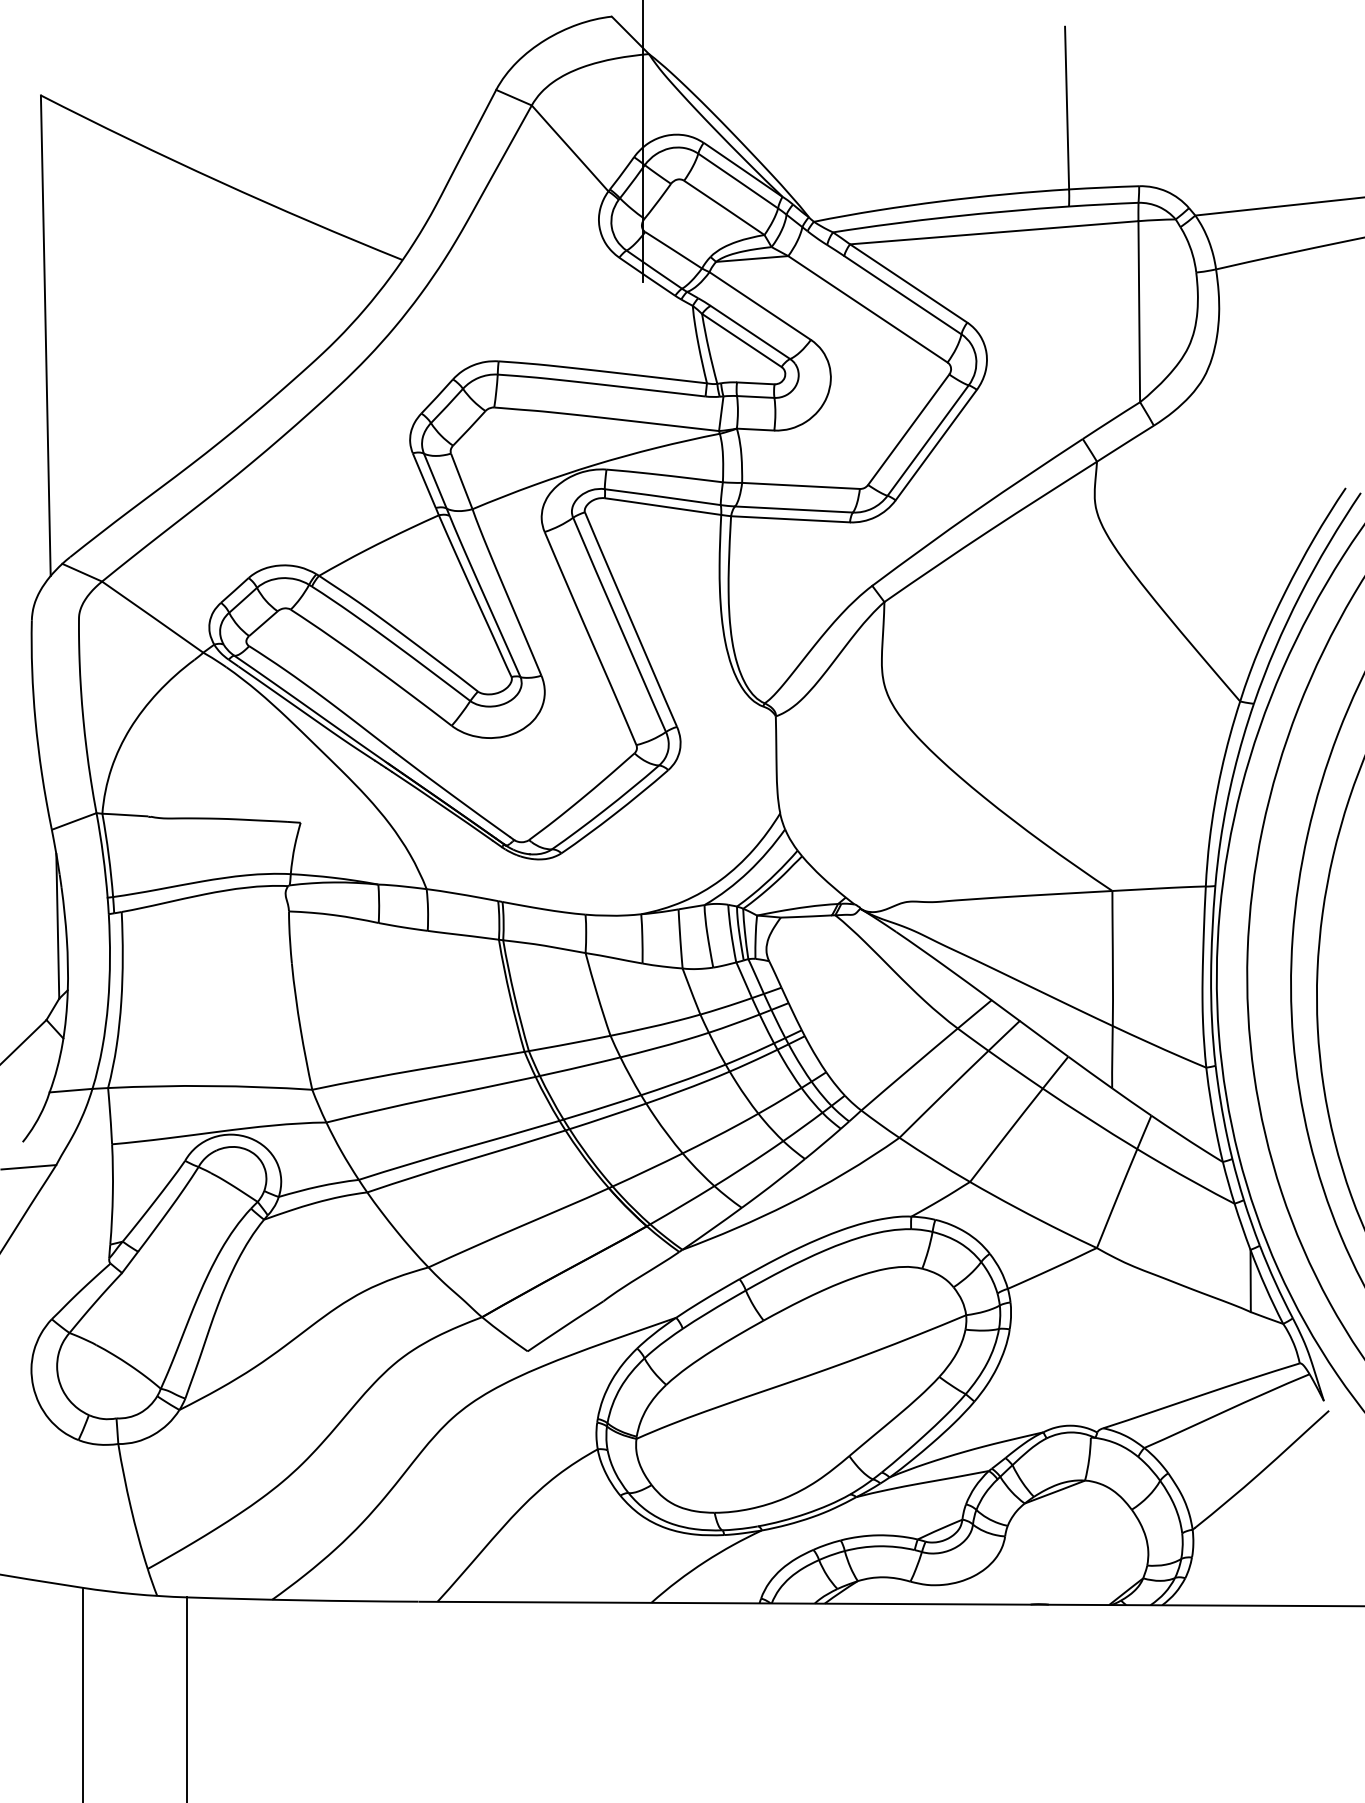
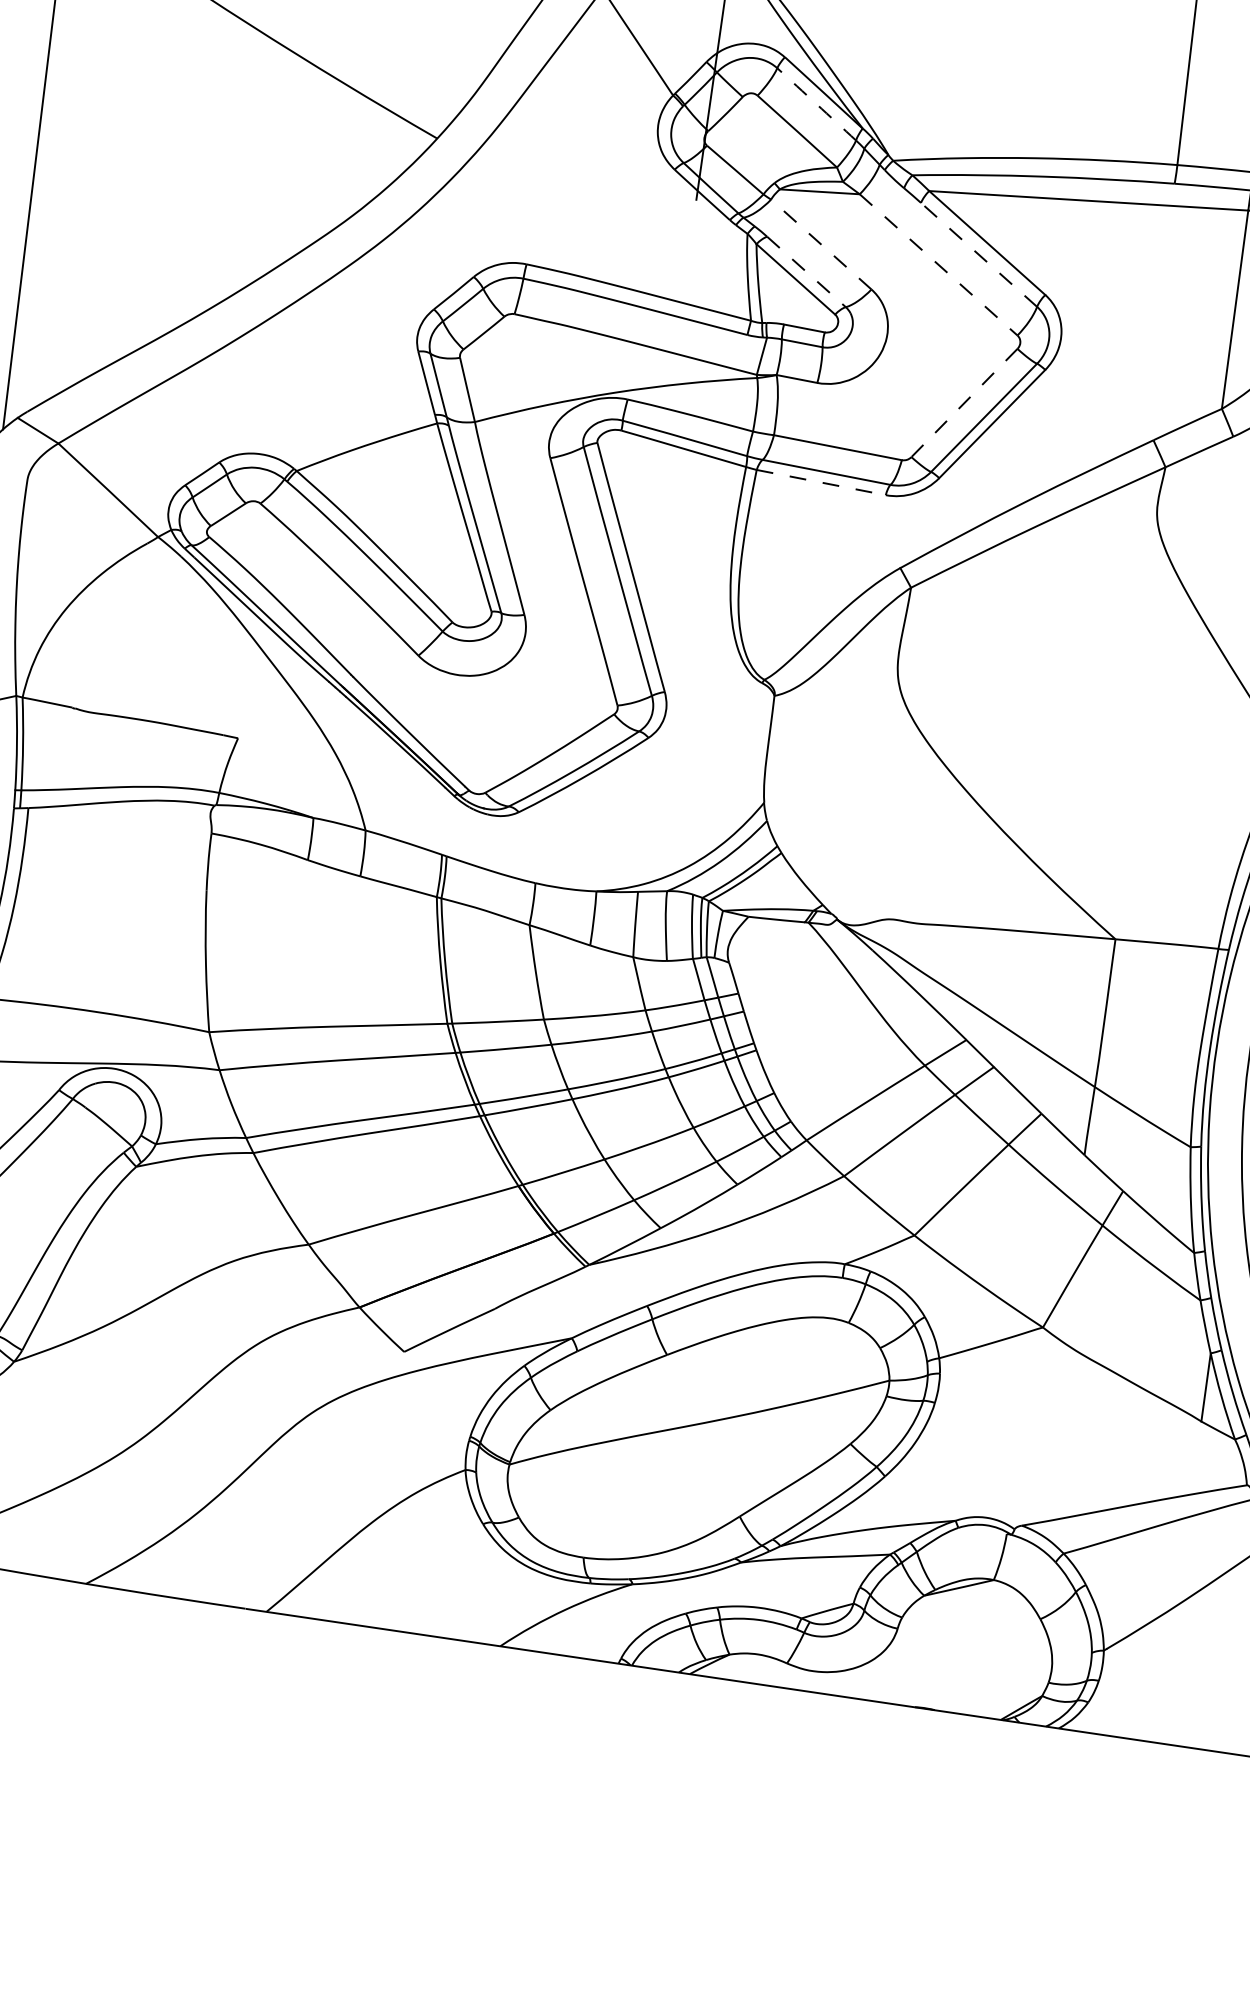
arc: (738, 181) -> (816, 104), solid -> dashed
line: (902, 294) -> (978, 254), solid -> dashed
line: (760, 306) -> (821, 245), solid -> dashed
line: (867, 309) -> (938, 265), solid -> dashed
line: (750, 332) -> (806, 271), solid -> dashed
line: (908, 429) -> (964, 402), solid -> dashed
line: (790, 519) -> (821, 482), solid -> dashed

